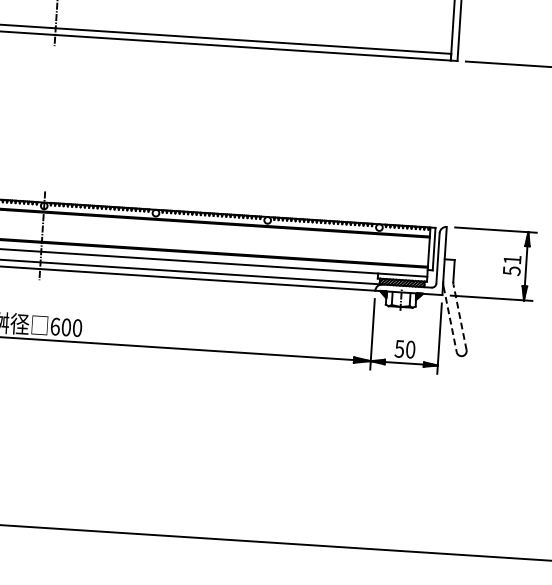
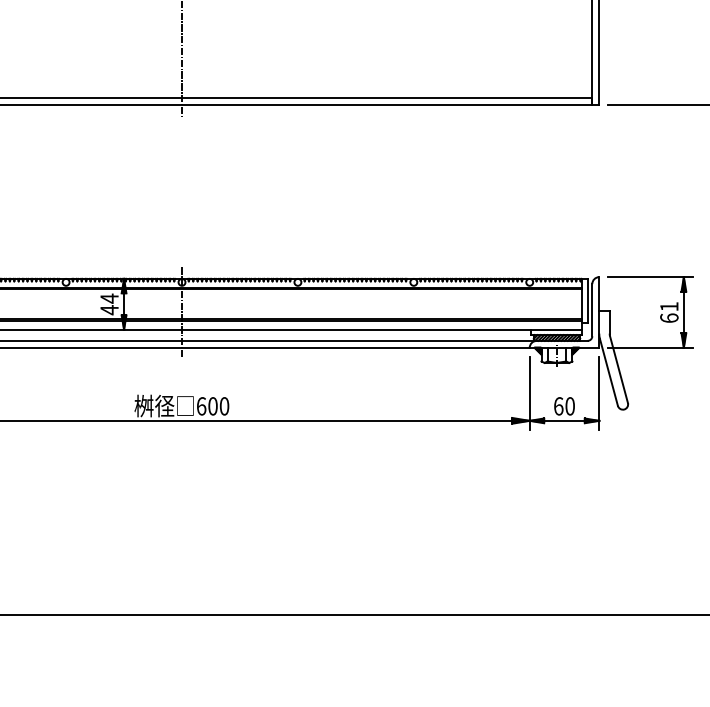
text: (511, 271) -> (669, 318), 51 -> 61
line: (460, 317) -> (619, 369), dashed -> solid
line: (449, 319) -> (608, 372), dashed -> solid
text: (399, 349) -> (558, 406), 50 -> 60

